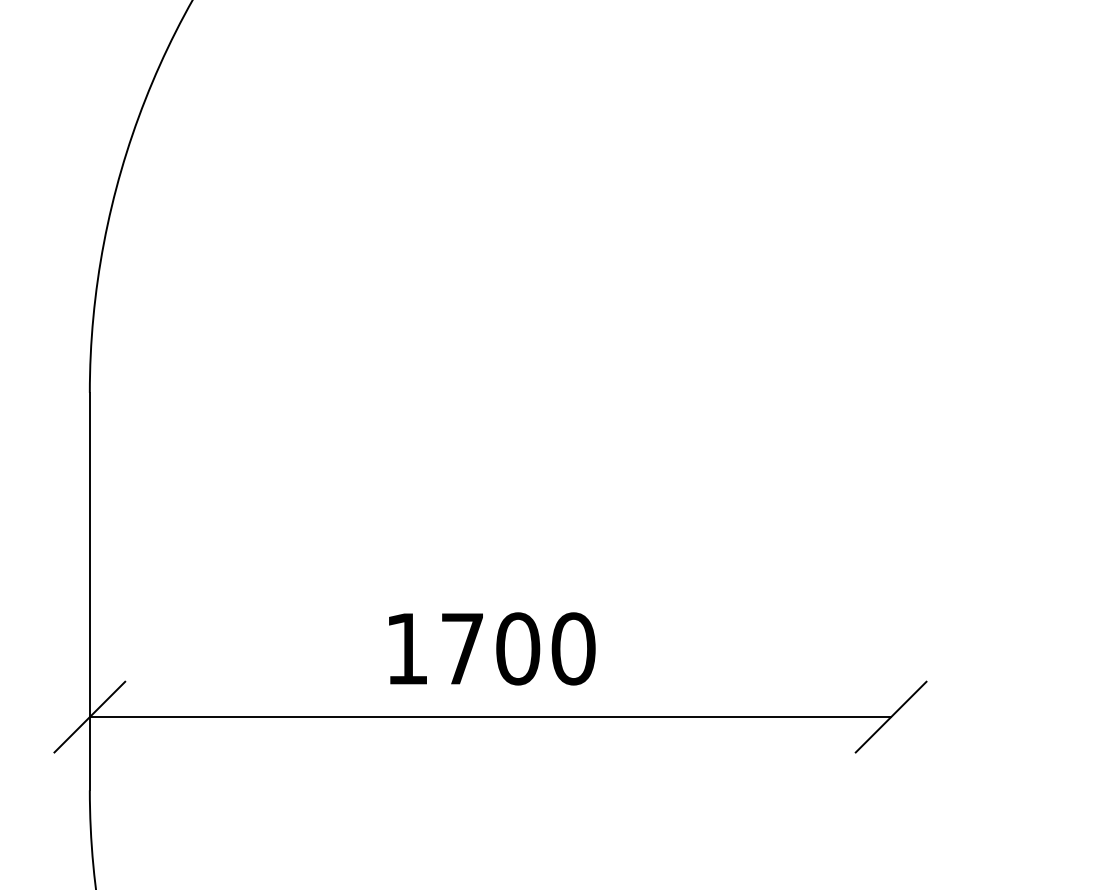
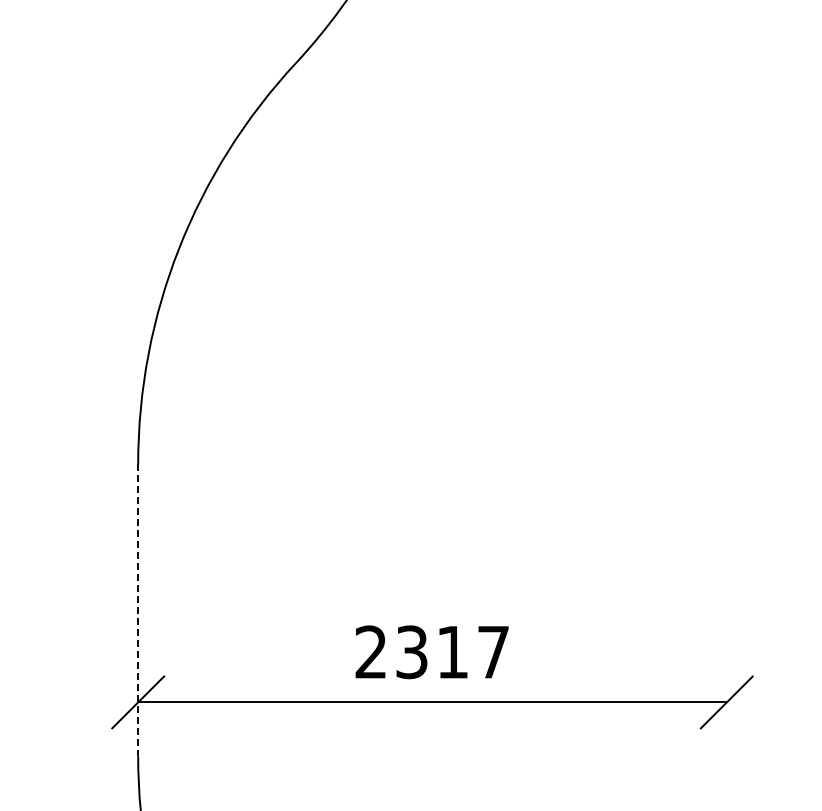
line: (90, 592) -> (138, 610), solid -> dashed
text: (490, 649) -> (432, 652), 1700 -> 2317

